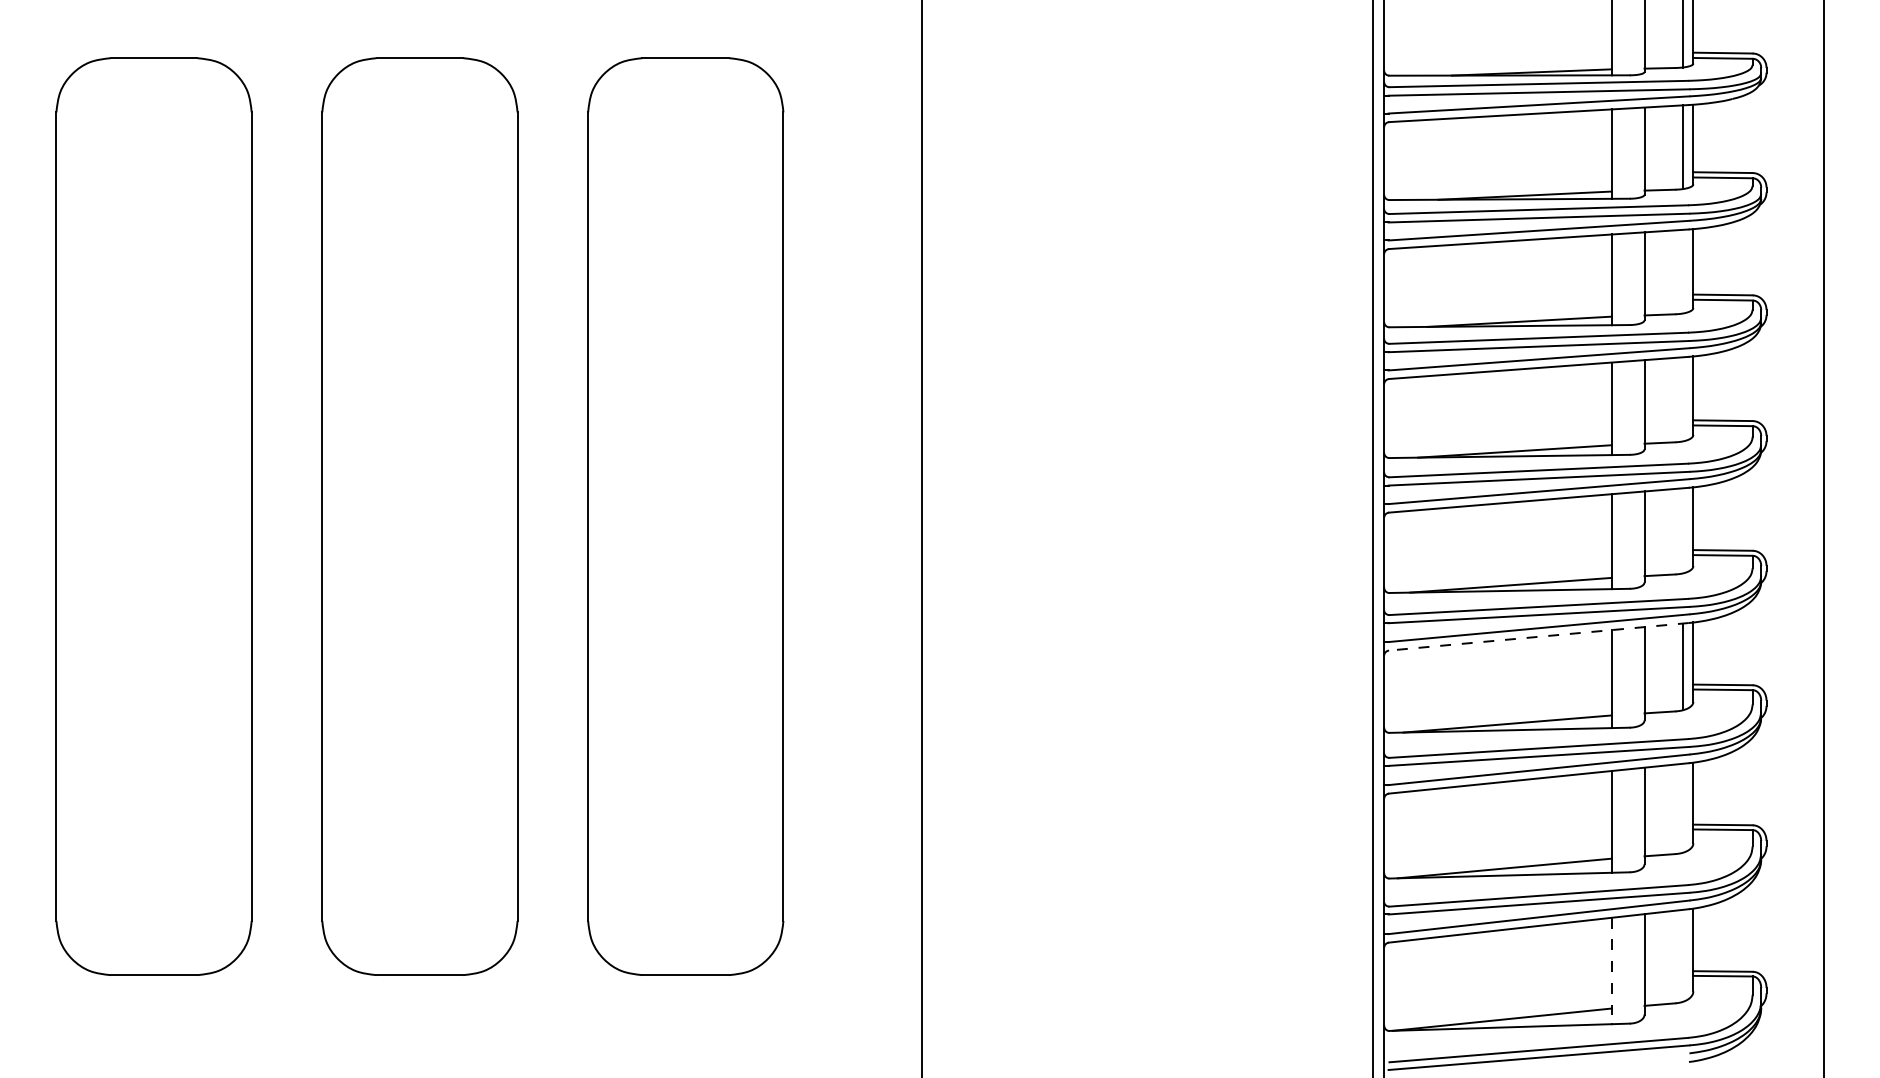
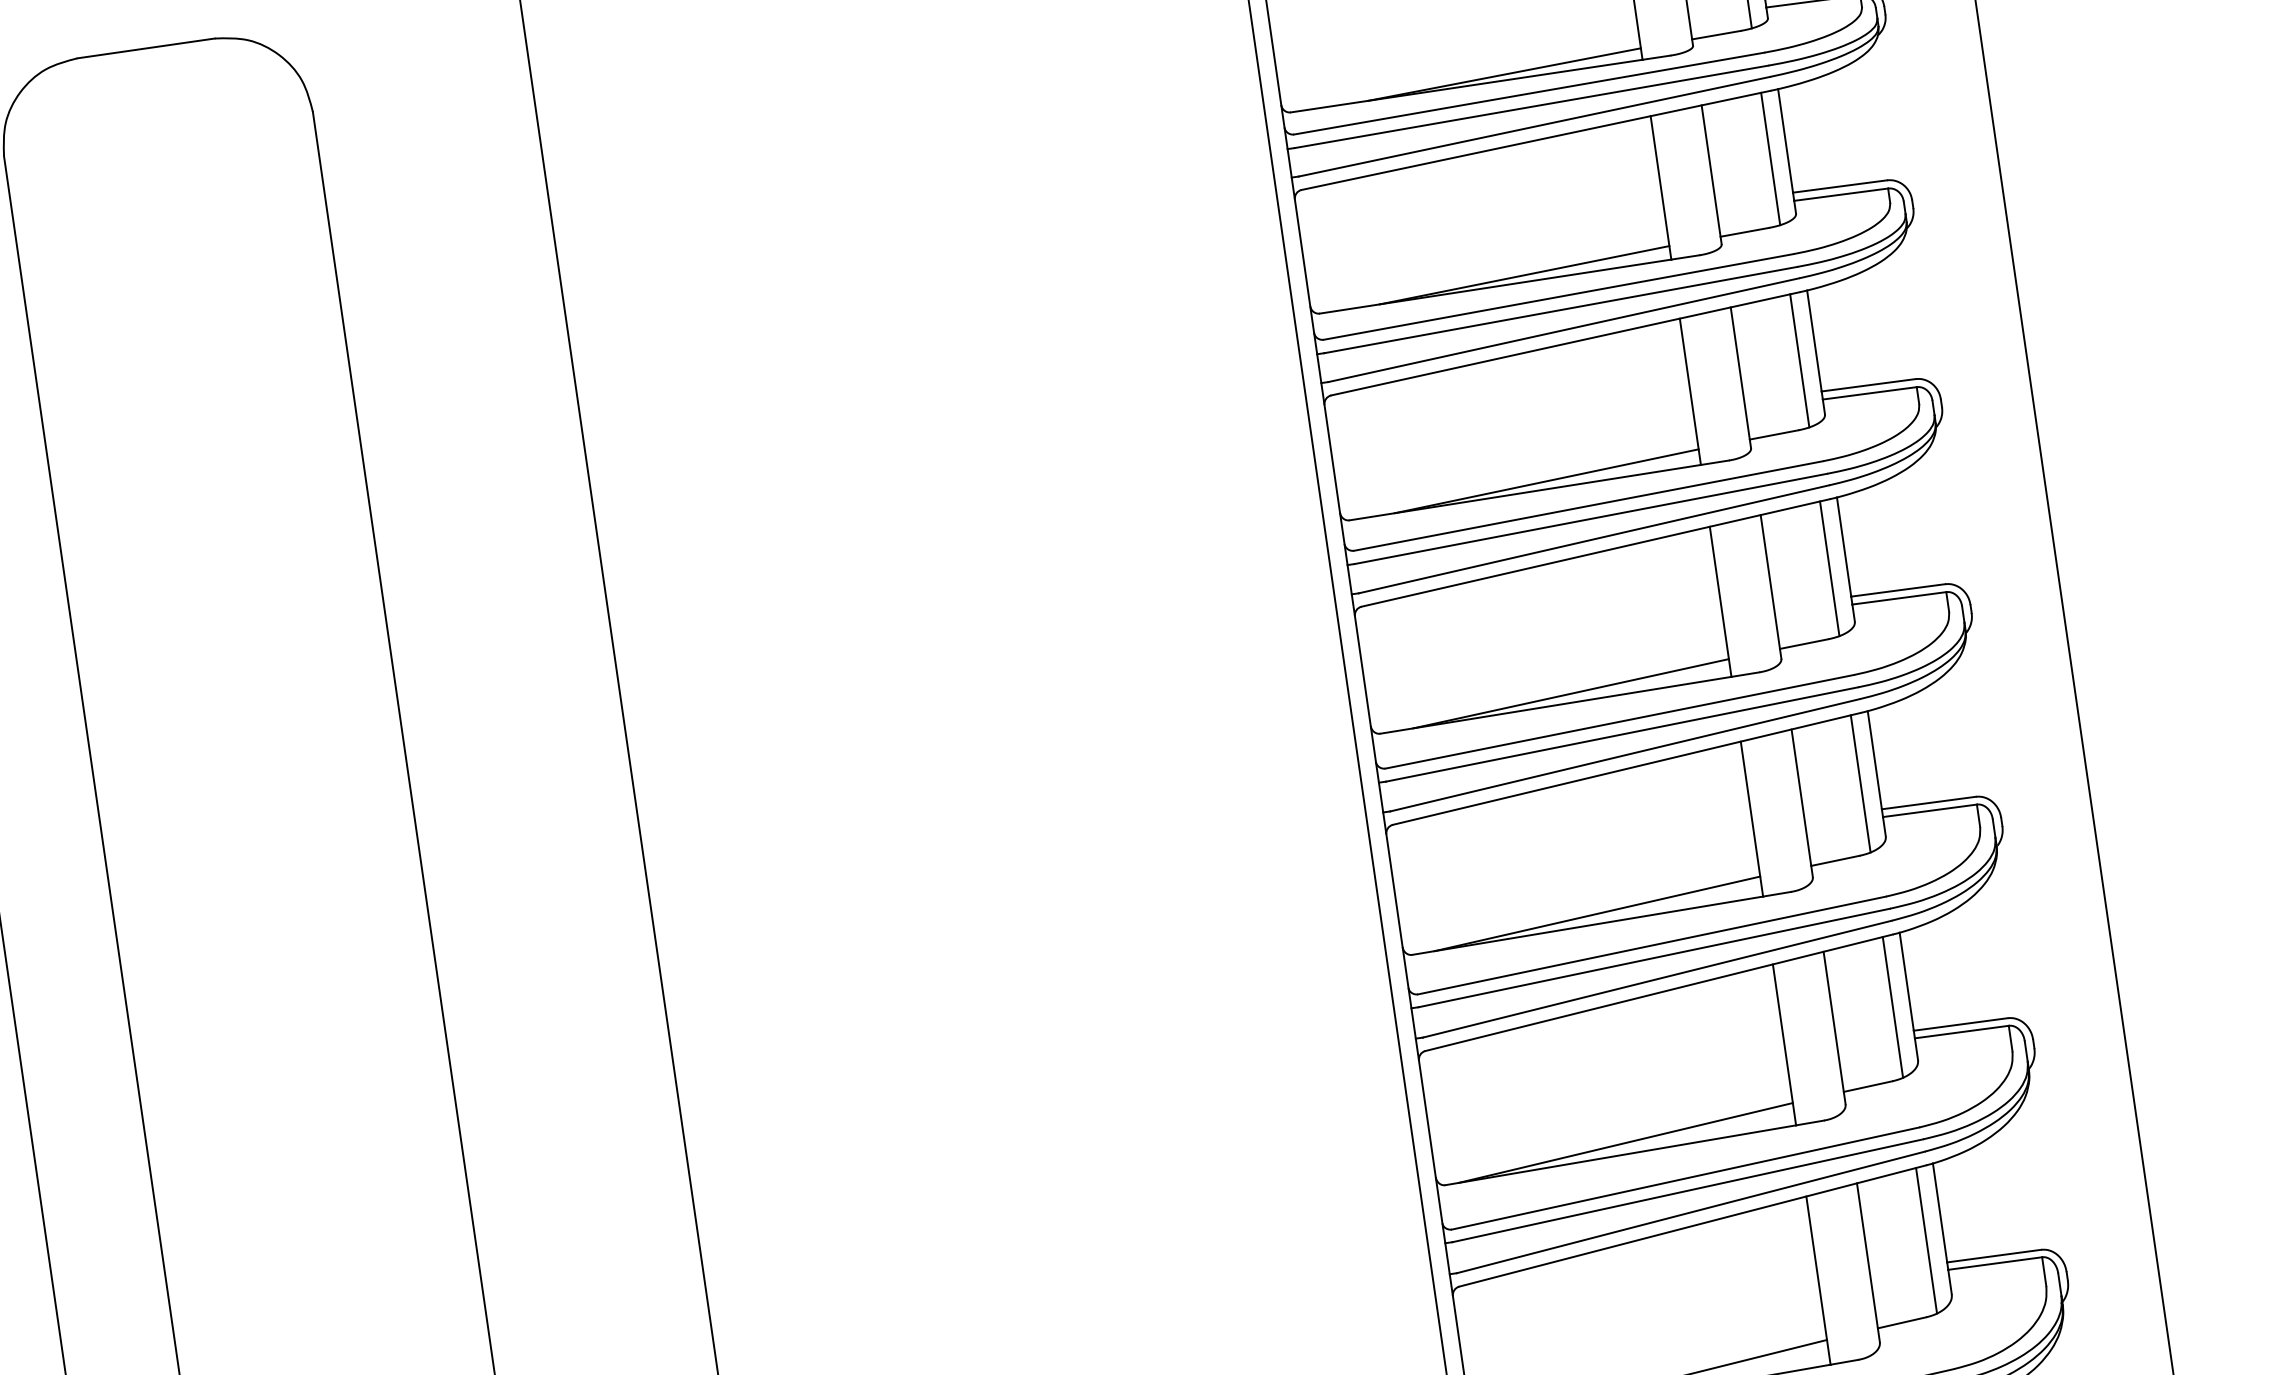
line: (1682, 271) -> (1770, 158), added
line: (1682, 399) -> (1799, 361), added
line: (1682, 530) -> (1829, 568), added
line: (1538, 636) -> (1626, 768), dashed -> solid
line: (1682, 807) -> (1892, 1006), added
line: (1682, 955) -> (1926, 1240), added
line: (1611, 971) -> (1817, 1281), dashed -> solid

